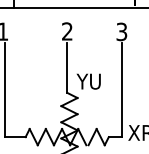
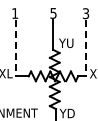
text: (67, 31) -> (53, 13), 2 -> 5
line: (5, 90) -> (16, 48), solid -> dashed
line: (122, 90) -> (86, 48), solid -> dashed

